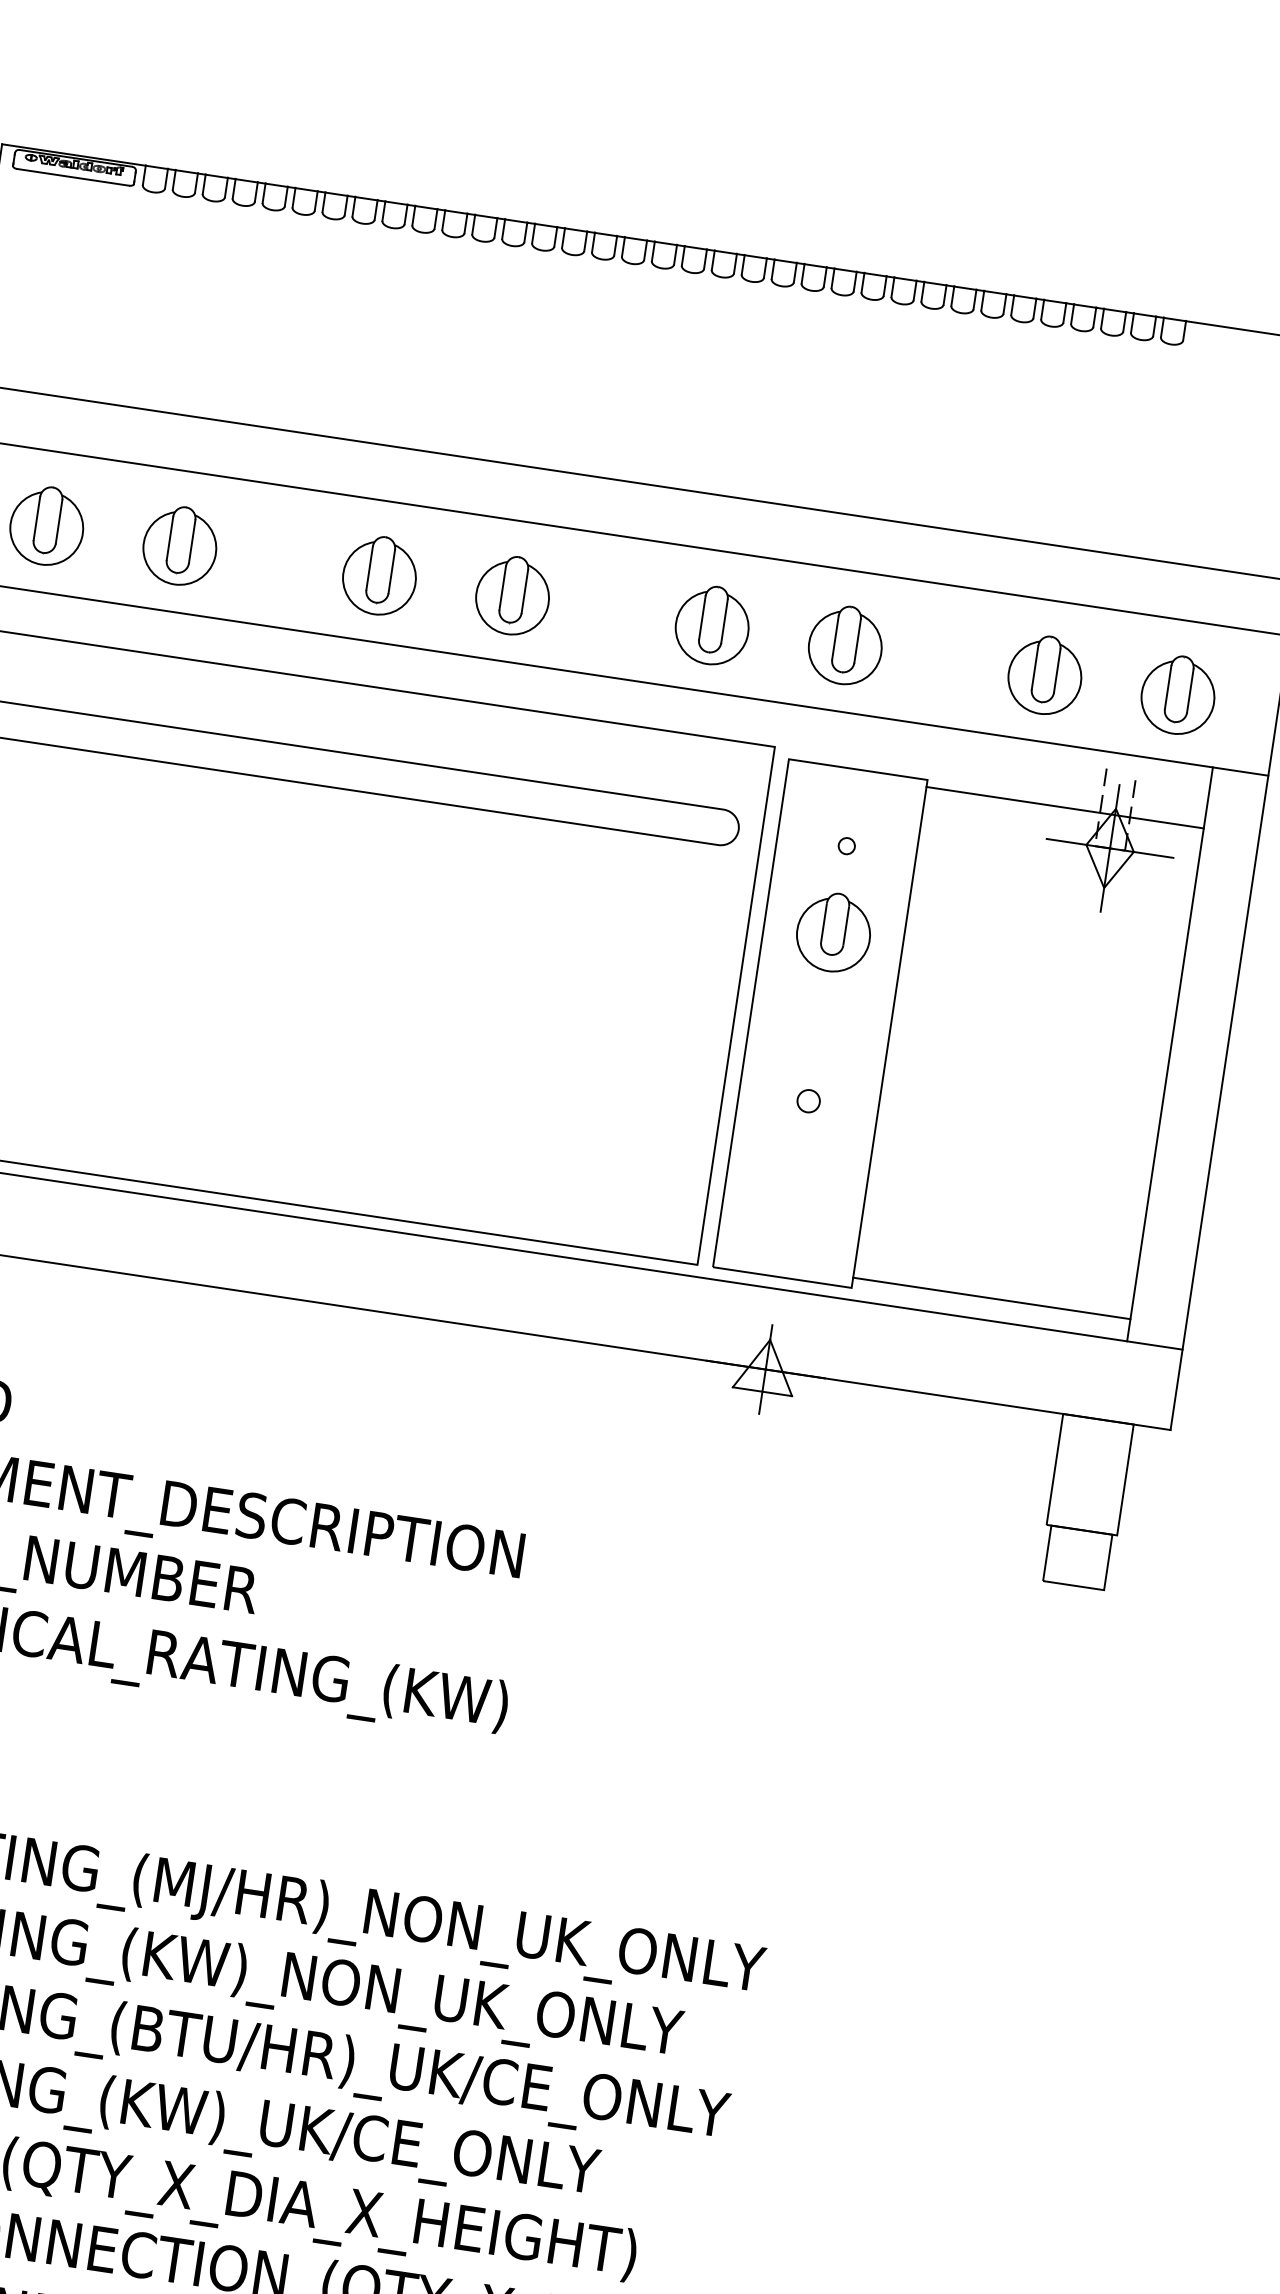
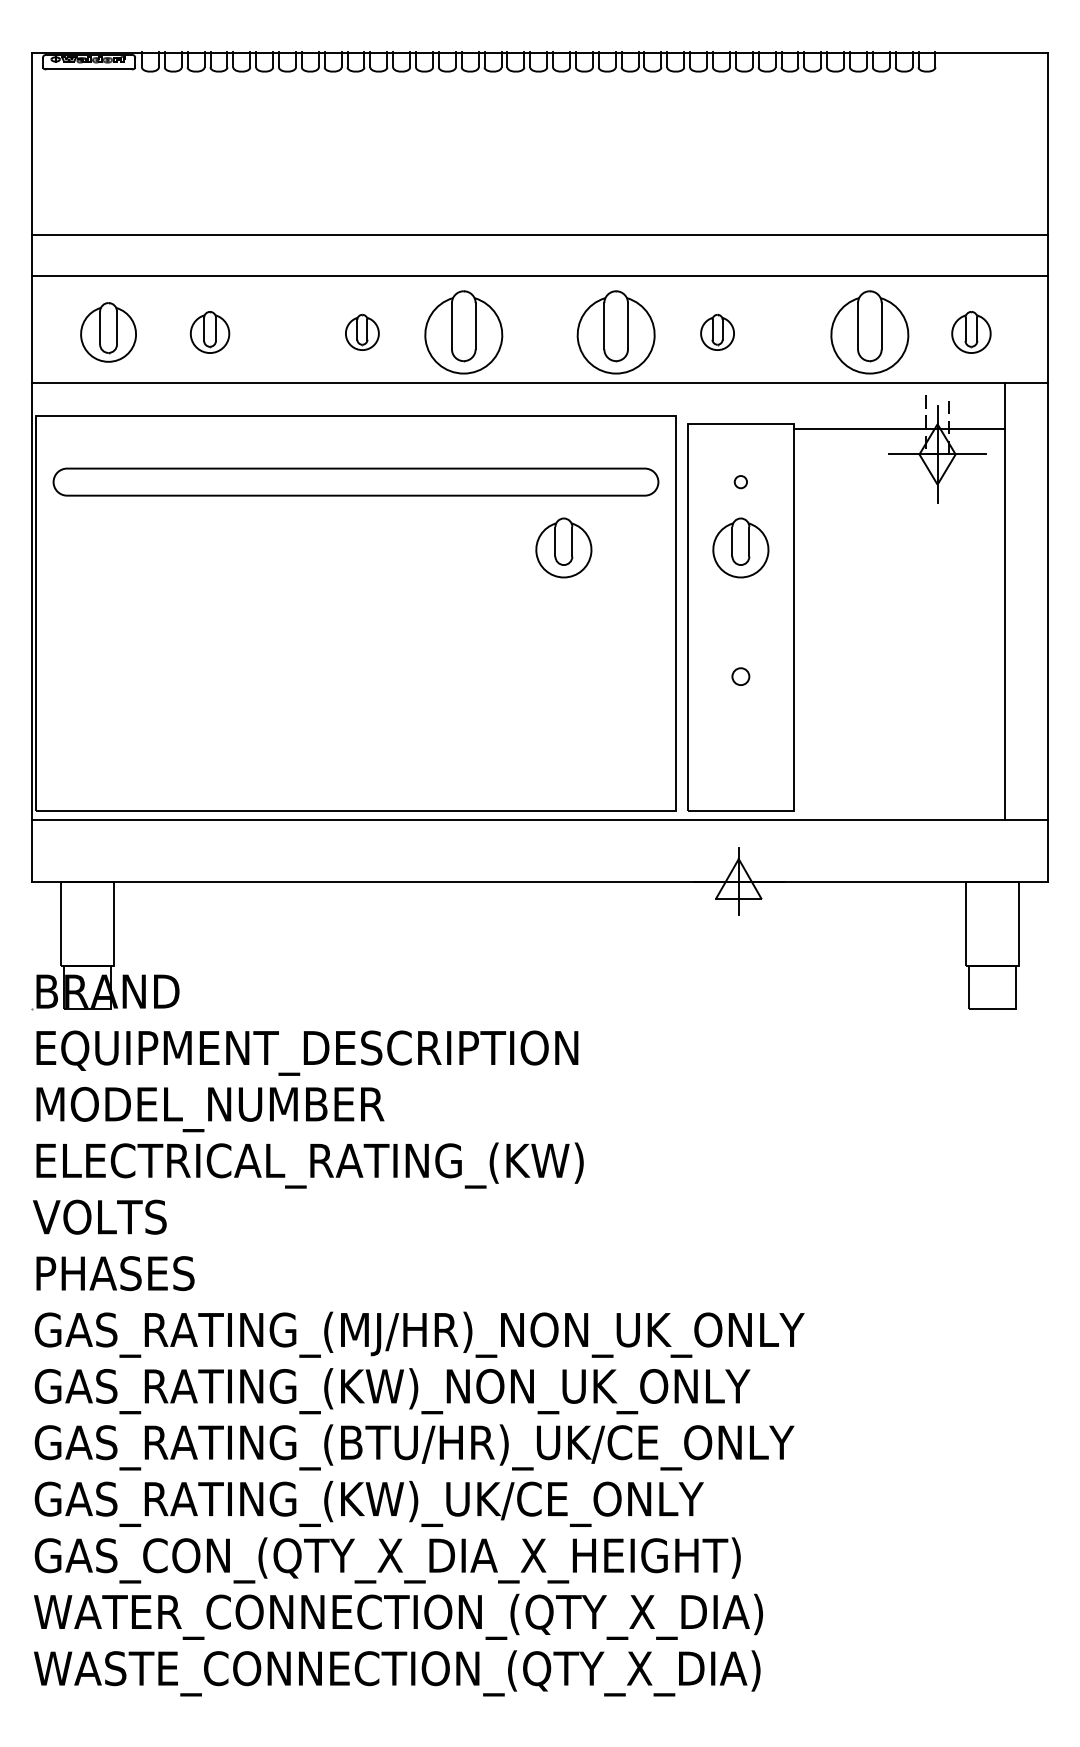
part: (179, 545) -> (209, 332), size x0.7
part: (380, 575) -> (362, 332), size x0.6
part: (512, 595) -> (463, 332), size x1.4
part: (711, 625) -> (615, 332), size x1.4
part: (845, 645) -> (717, 332), size x0.6
part: (1044, 675) -> (869, 332), size x1.4
part: (1178, 695) -> (971, 332), size x0.7
part: (601, 897) -> (563, 547), added
line: (991, 1298) -> (899, 803), removed

